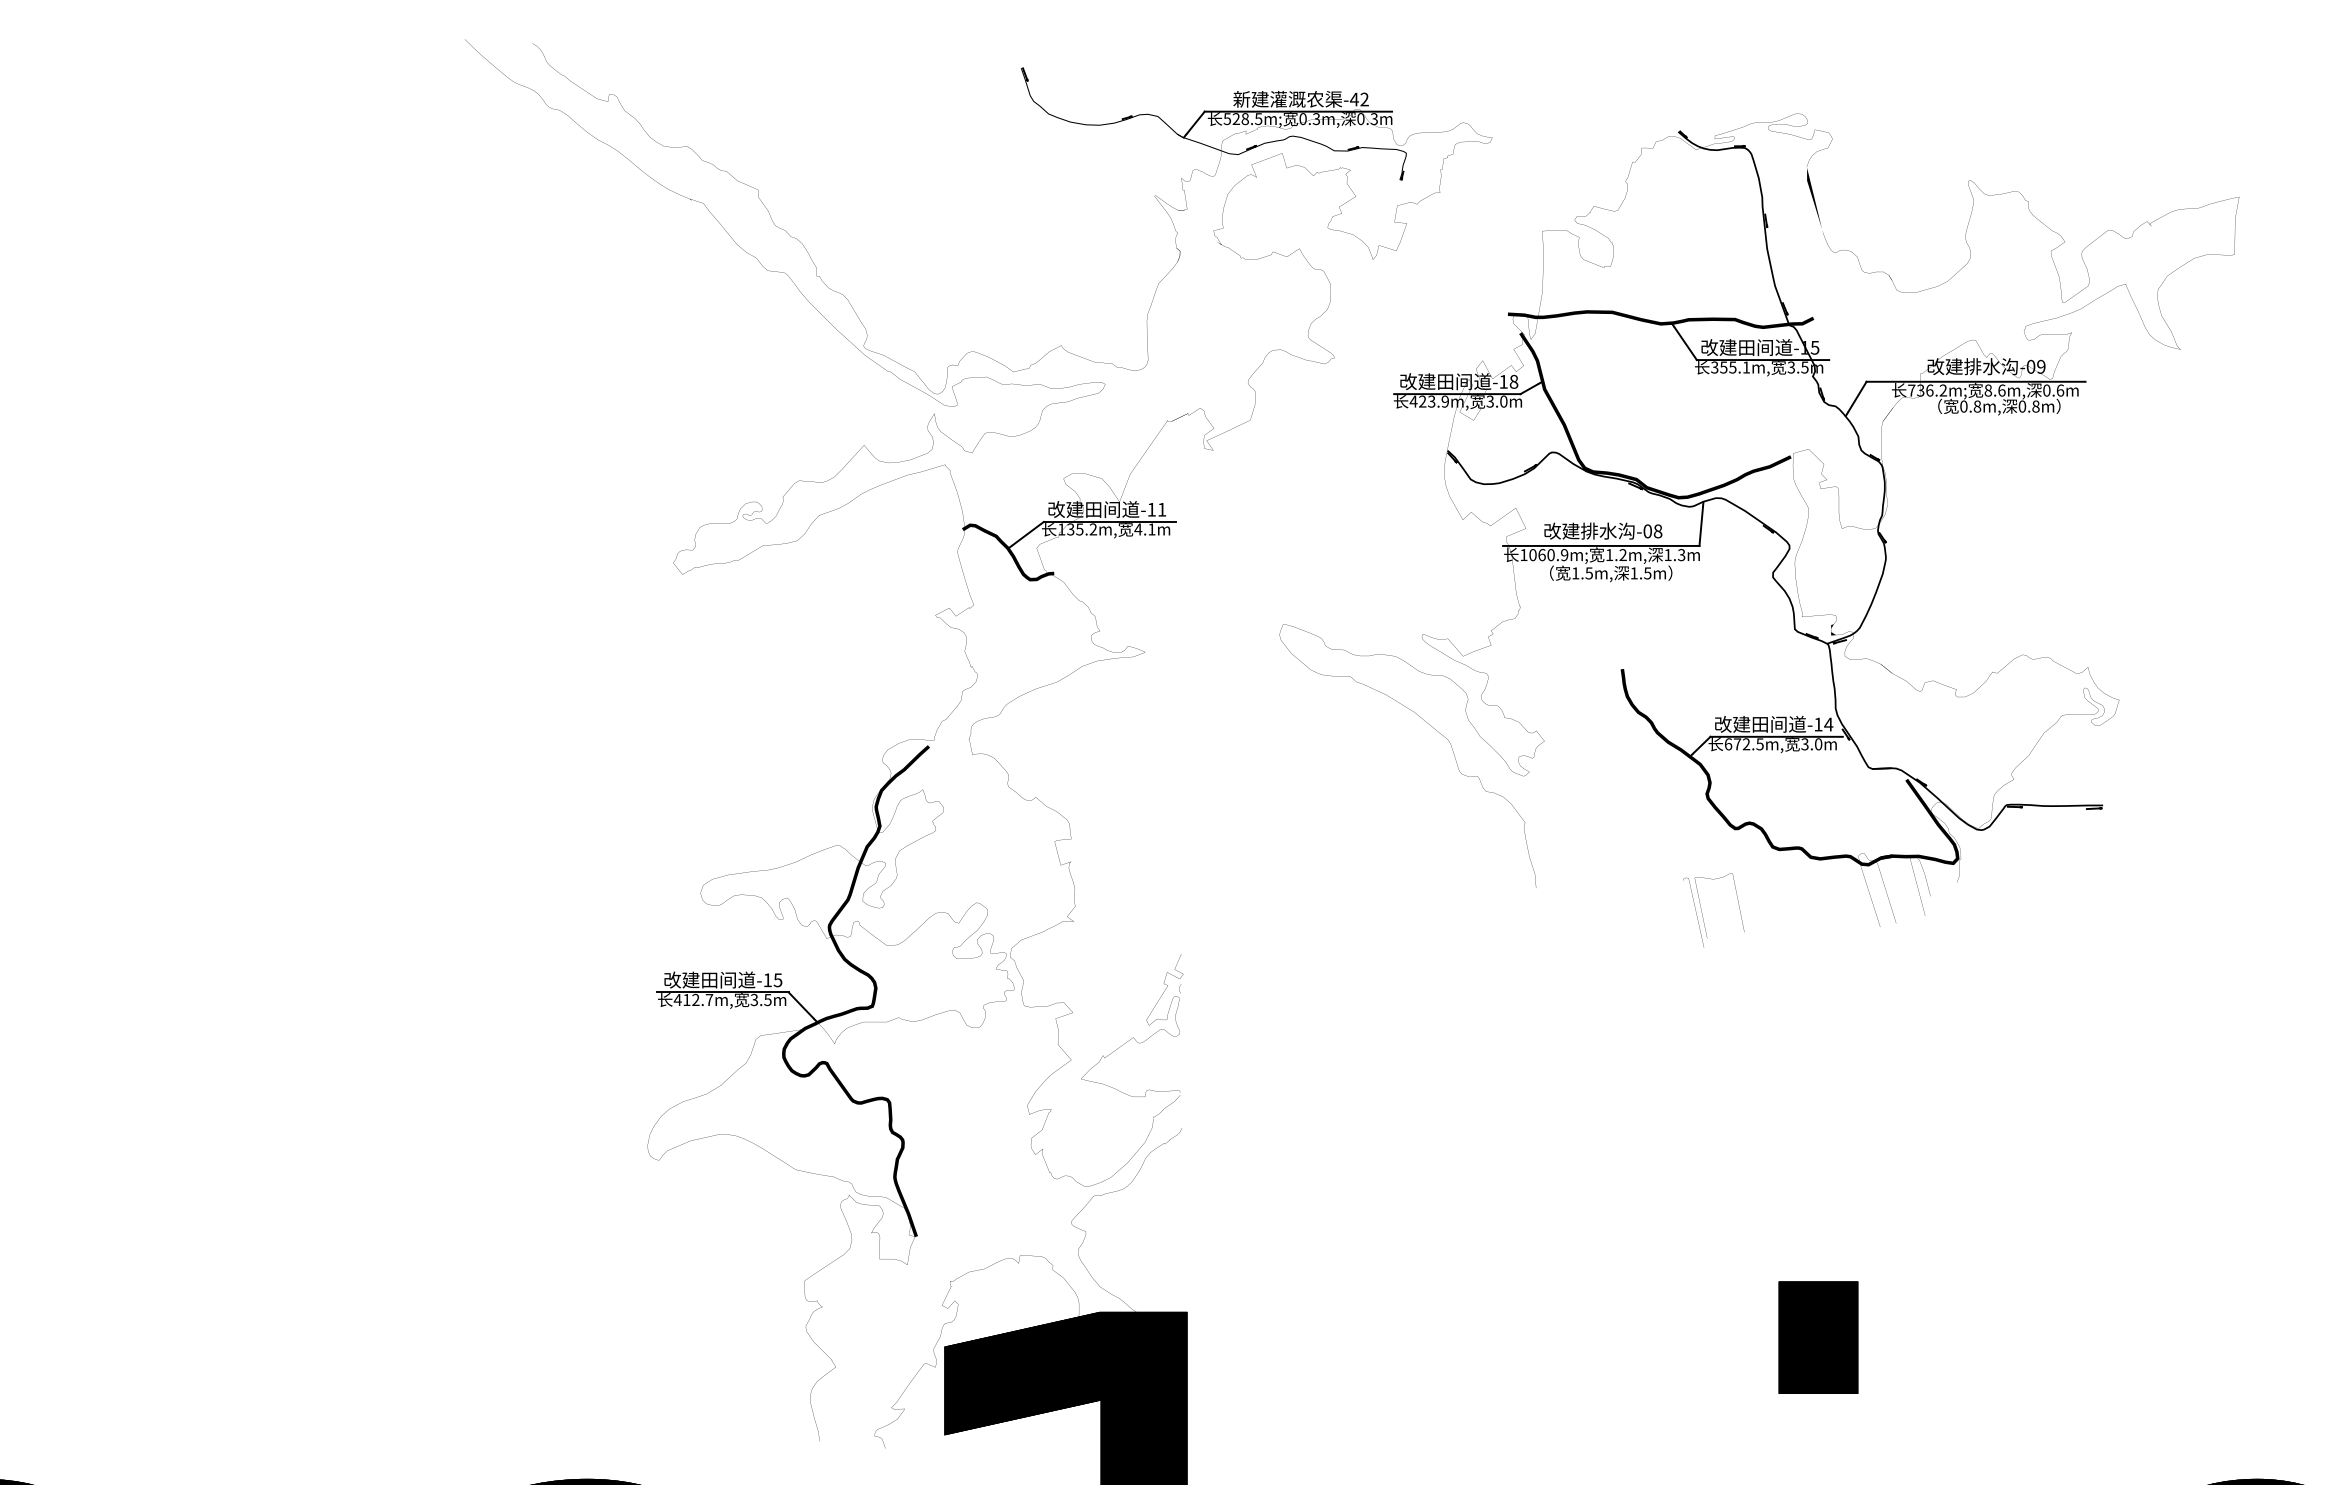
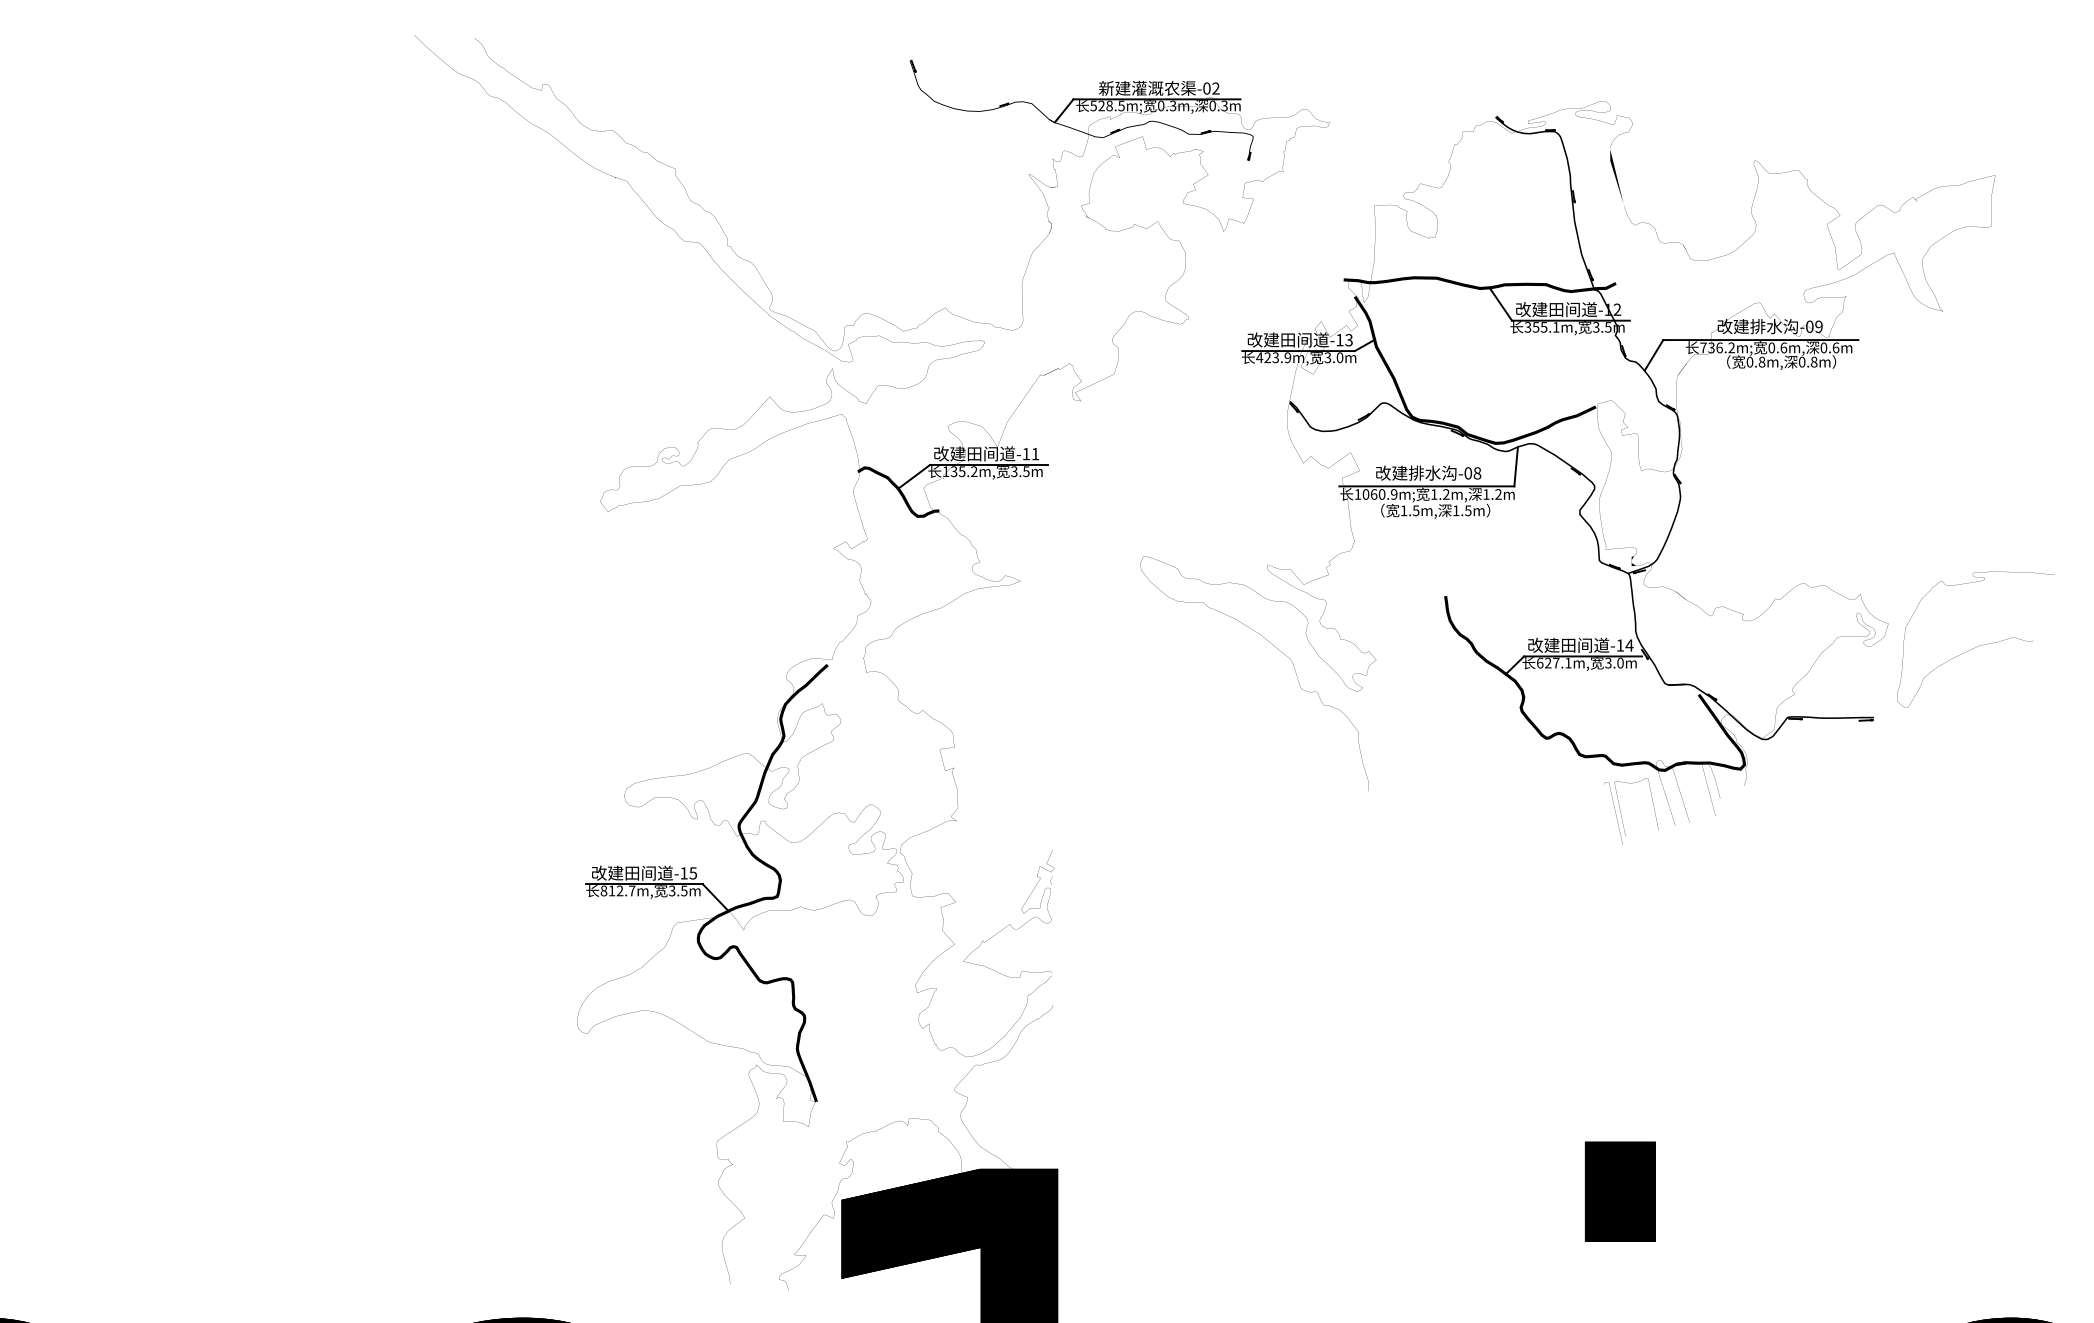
text: (1353, 99) -> (1206, 88), -42 -> -02
text: (1814, 347) -> (1616, 309), -15 -> -12
text: (1513, 381) -> (1348, 339), -18 -> -13
text: (1988, 390) -> (1771, 347), 8.6m, -> 0.6m,
text: (1144, 529) -> (1019, 471), 4.1m -> 3.5m
text: (1681, 555) -> (1498, 494), 1.3m -> 1.2m
curve: (2221, 724) -> (1979, 645), added
text: (1748, 744) -> (1558, 663), 672.5m, -> 627.1m,
part: (1702, 913) -> (1621, 813), moved
text: (677, 1000) -> (603, 891), 412.7m, -> 812.7m,

